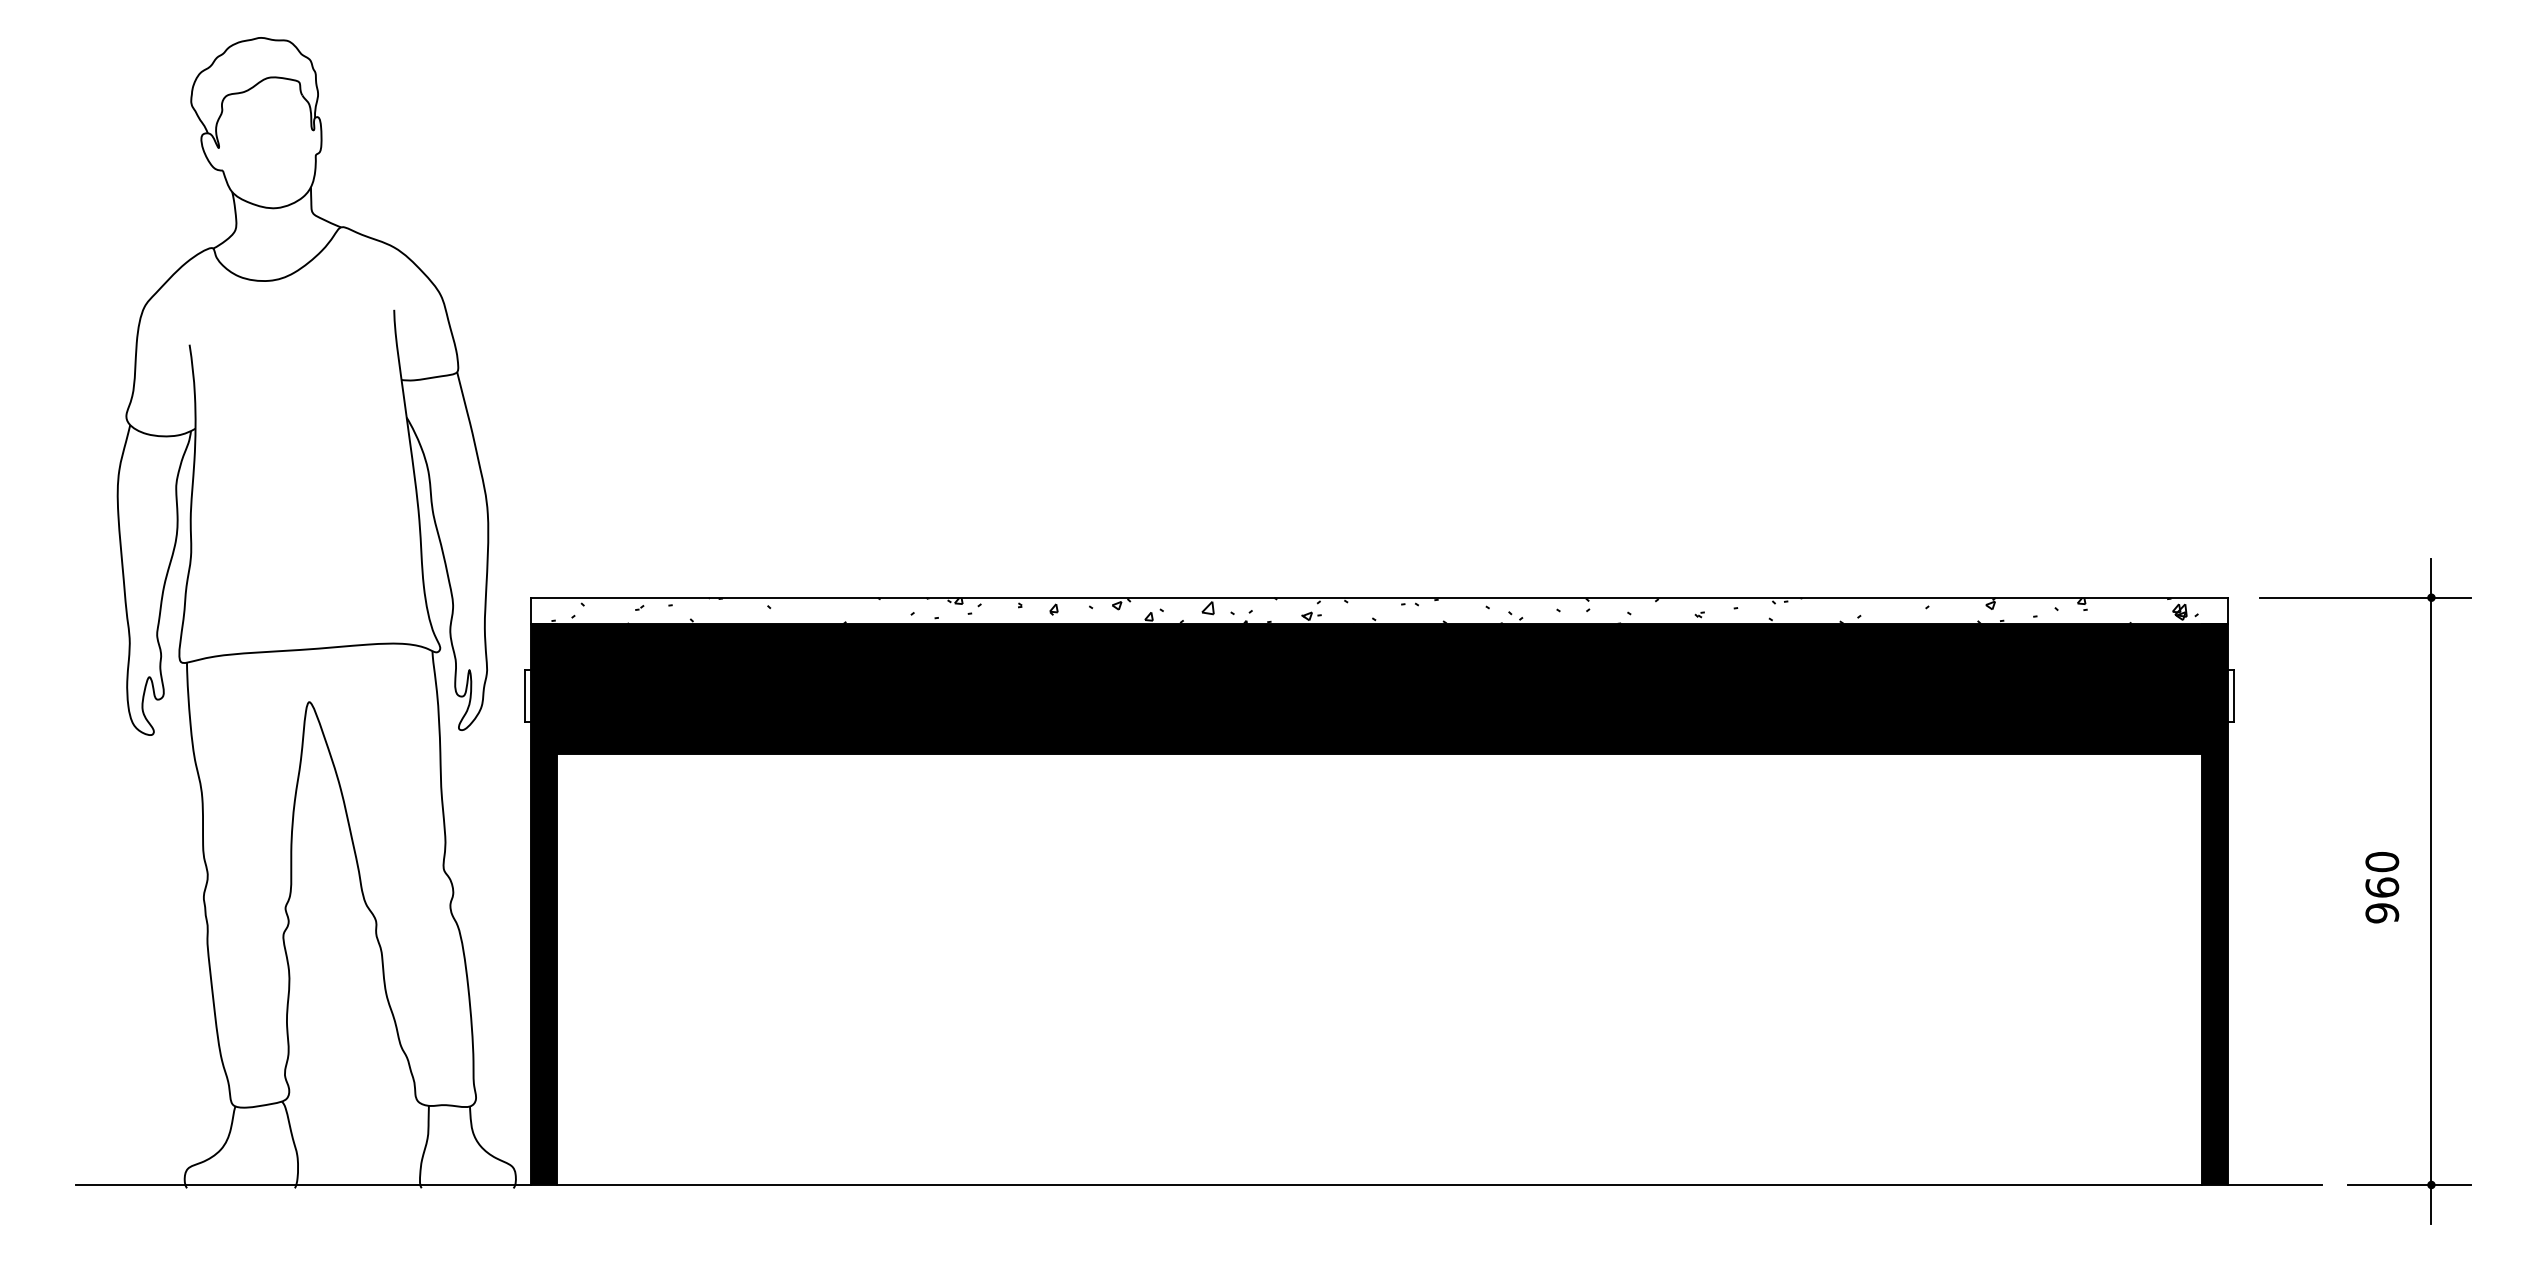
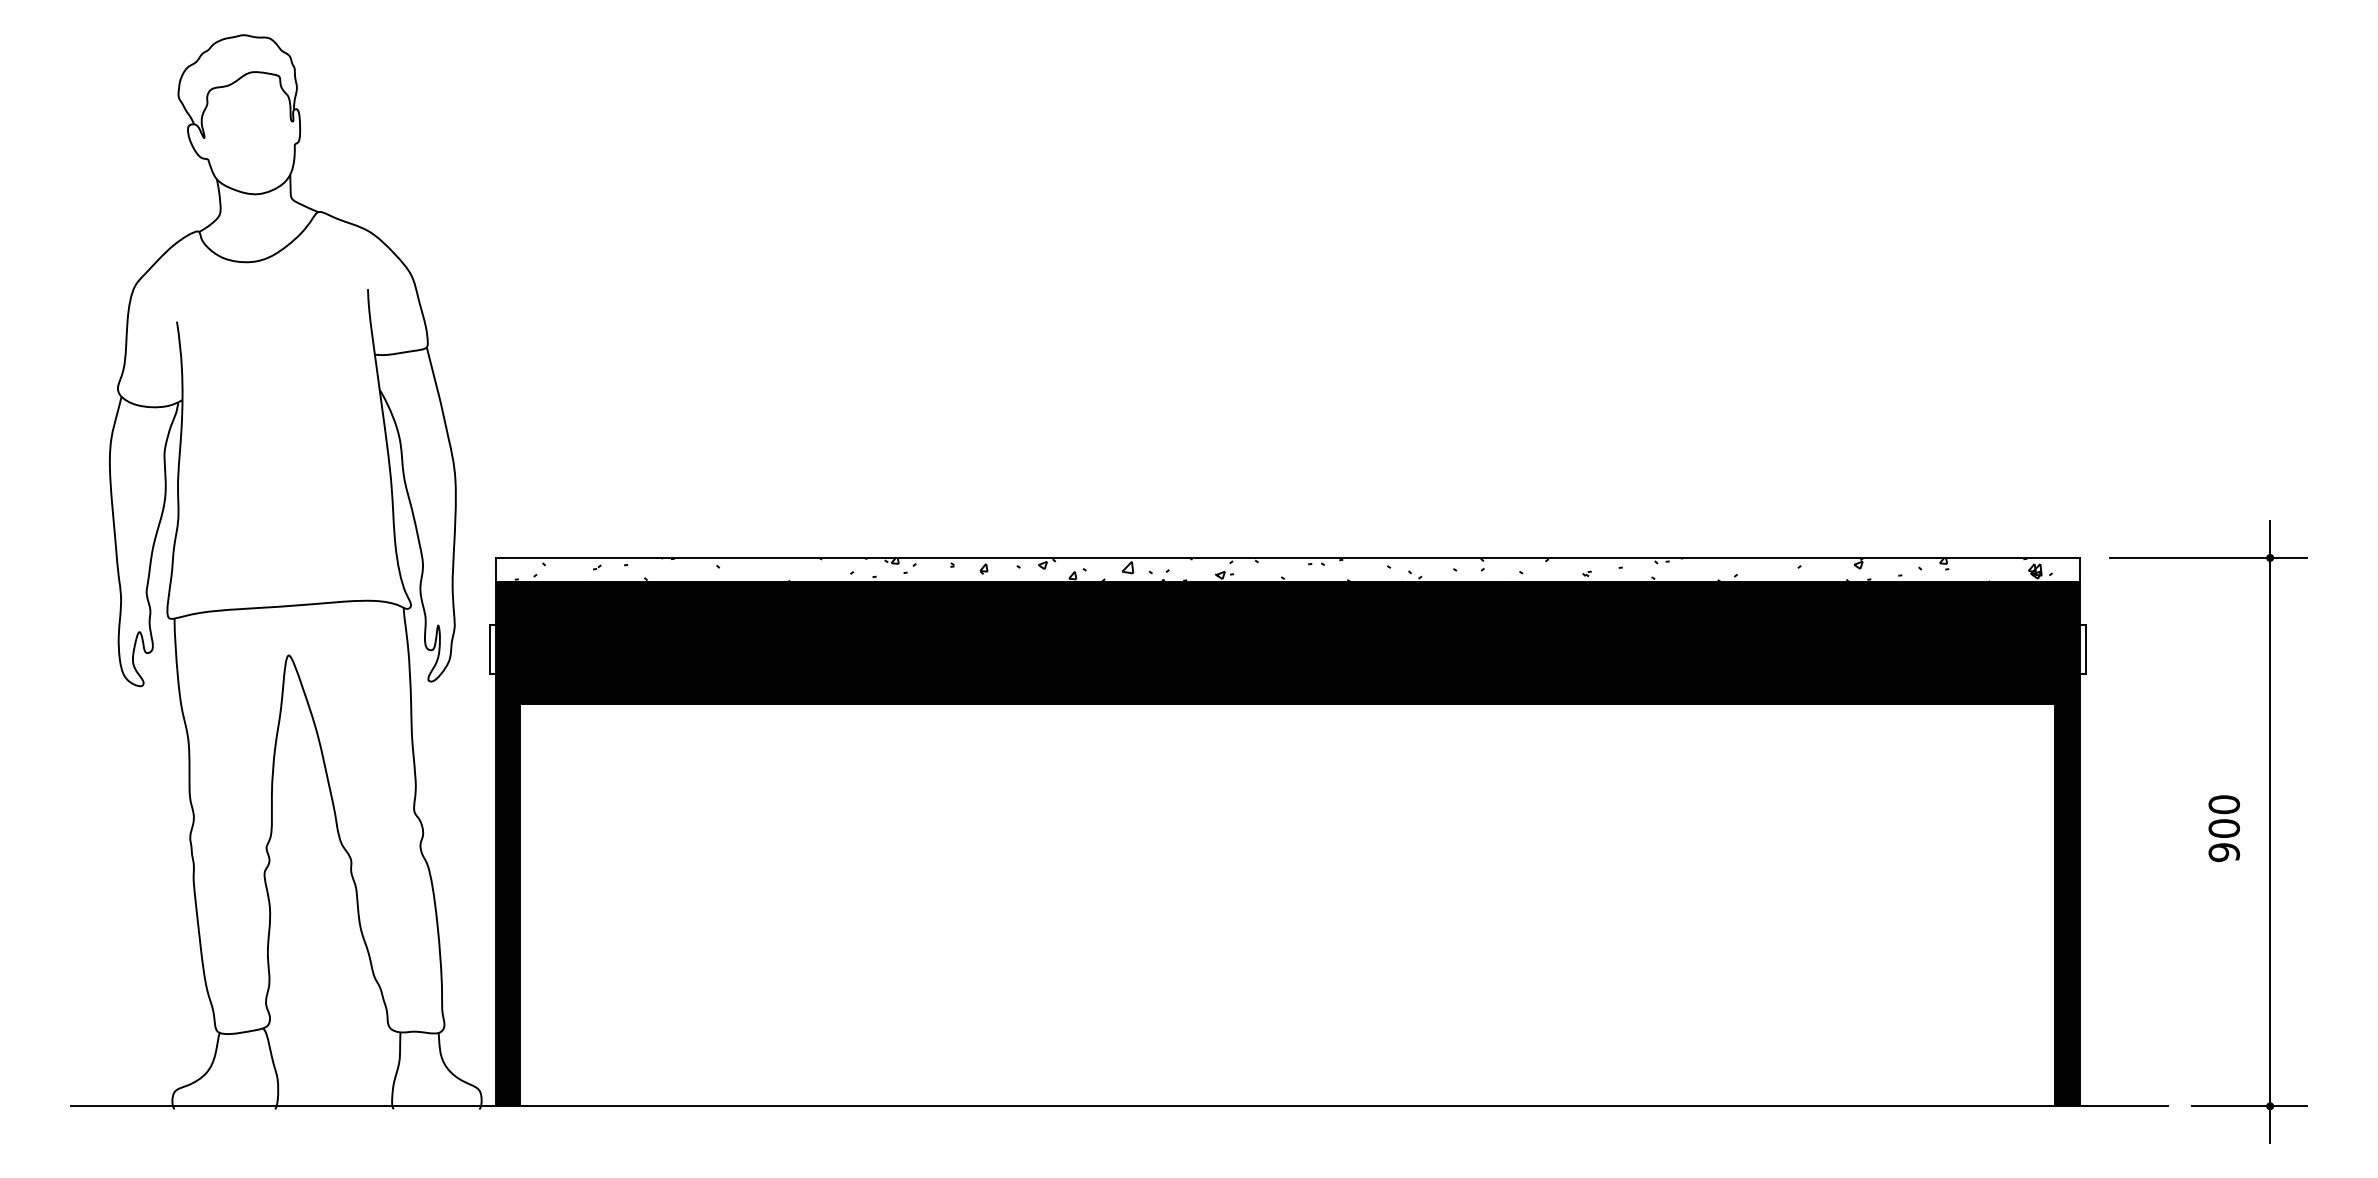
text: (2382, 887) -> (2224, 828), 960 -> 900

